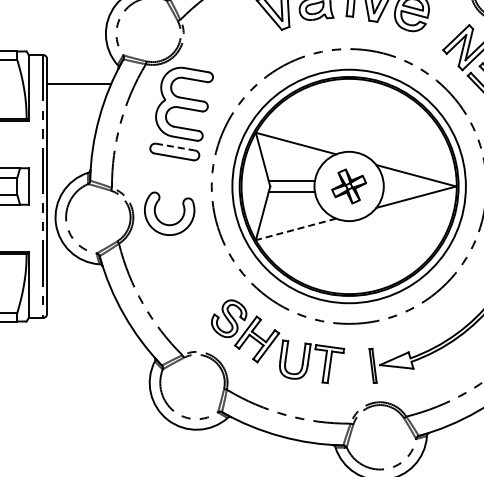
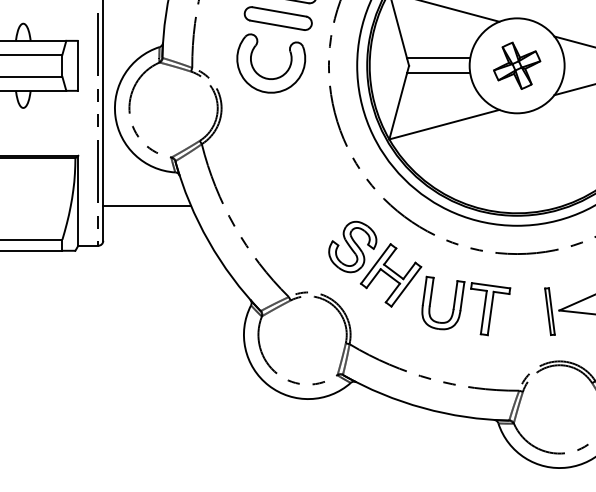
line: (175, 147) -> (279, 12), dashed -> solid
part: (165, 223) -> (265, 76), moved
line: (296, 229) -> (445, 124), dashed -> solid
line: (79, 288) -> (147, 205), added

